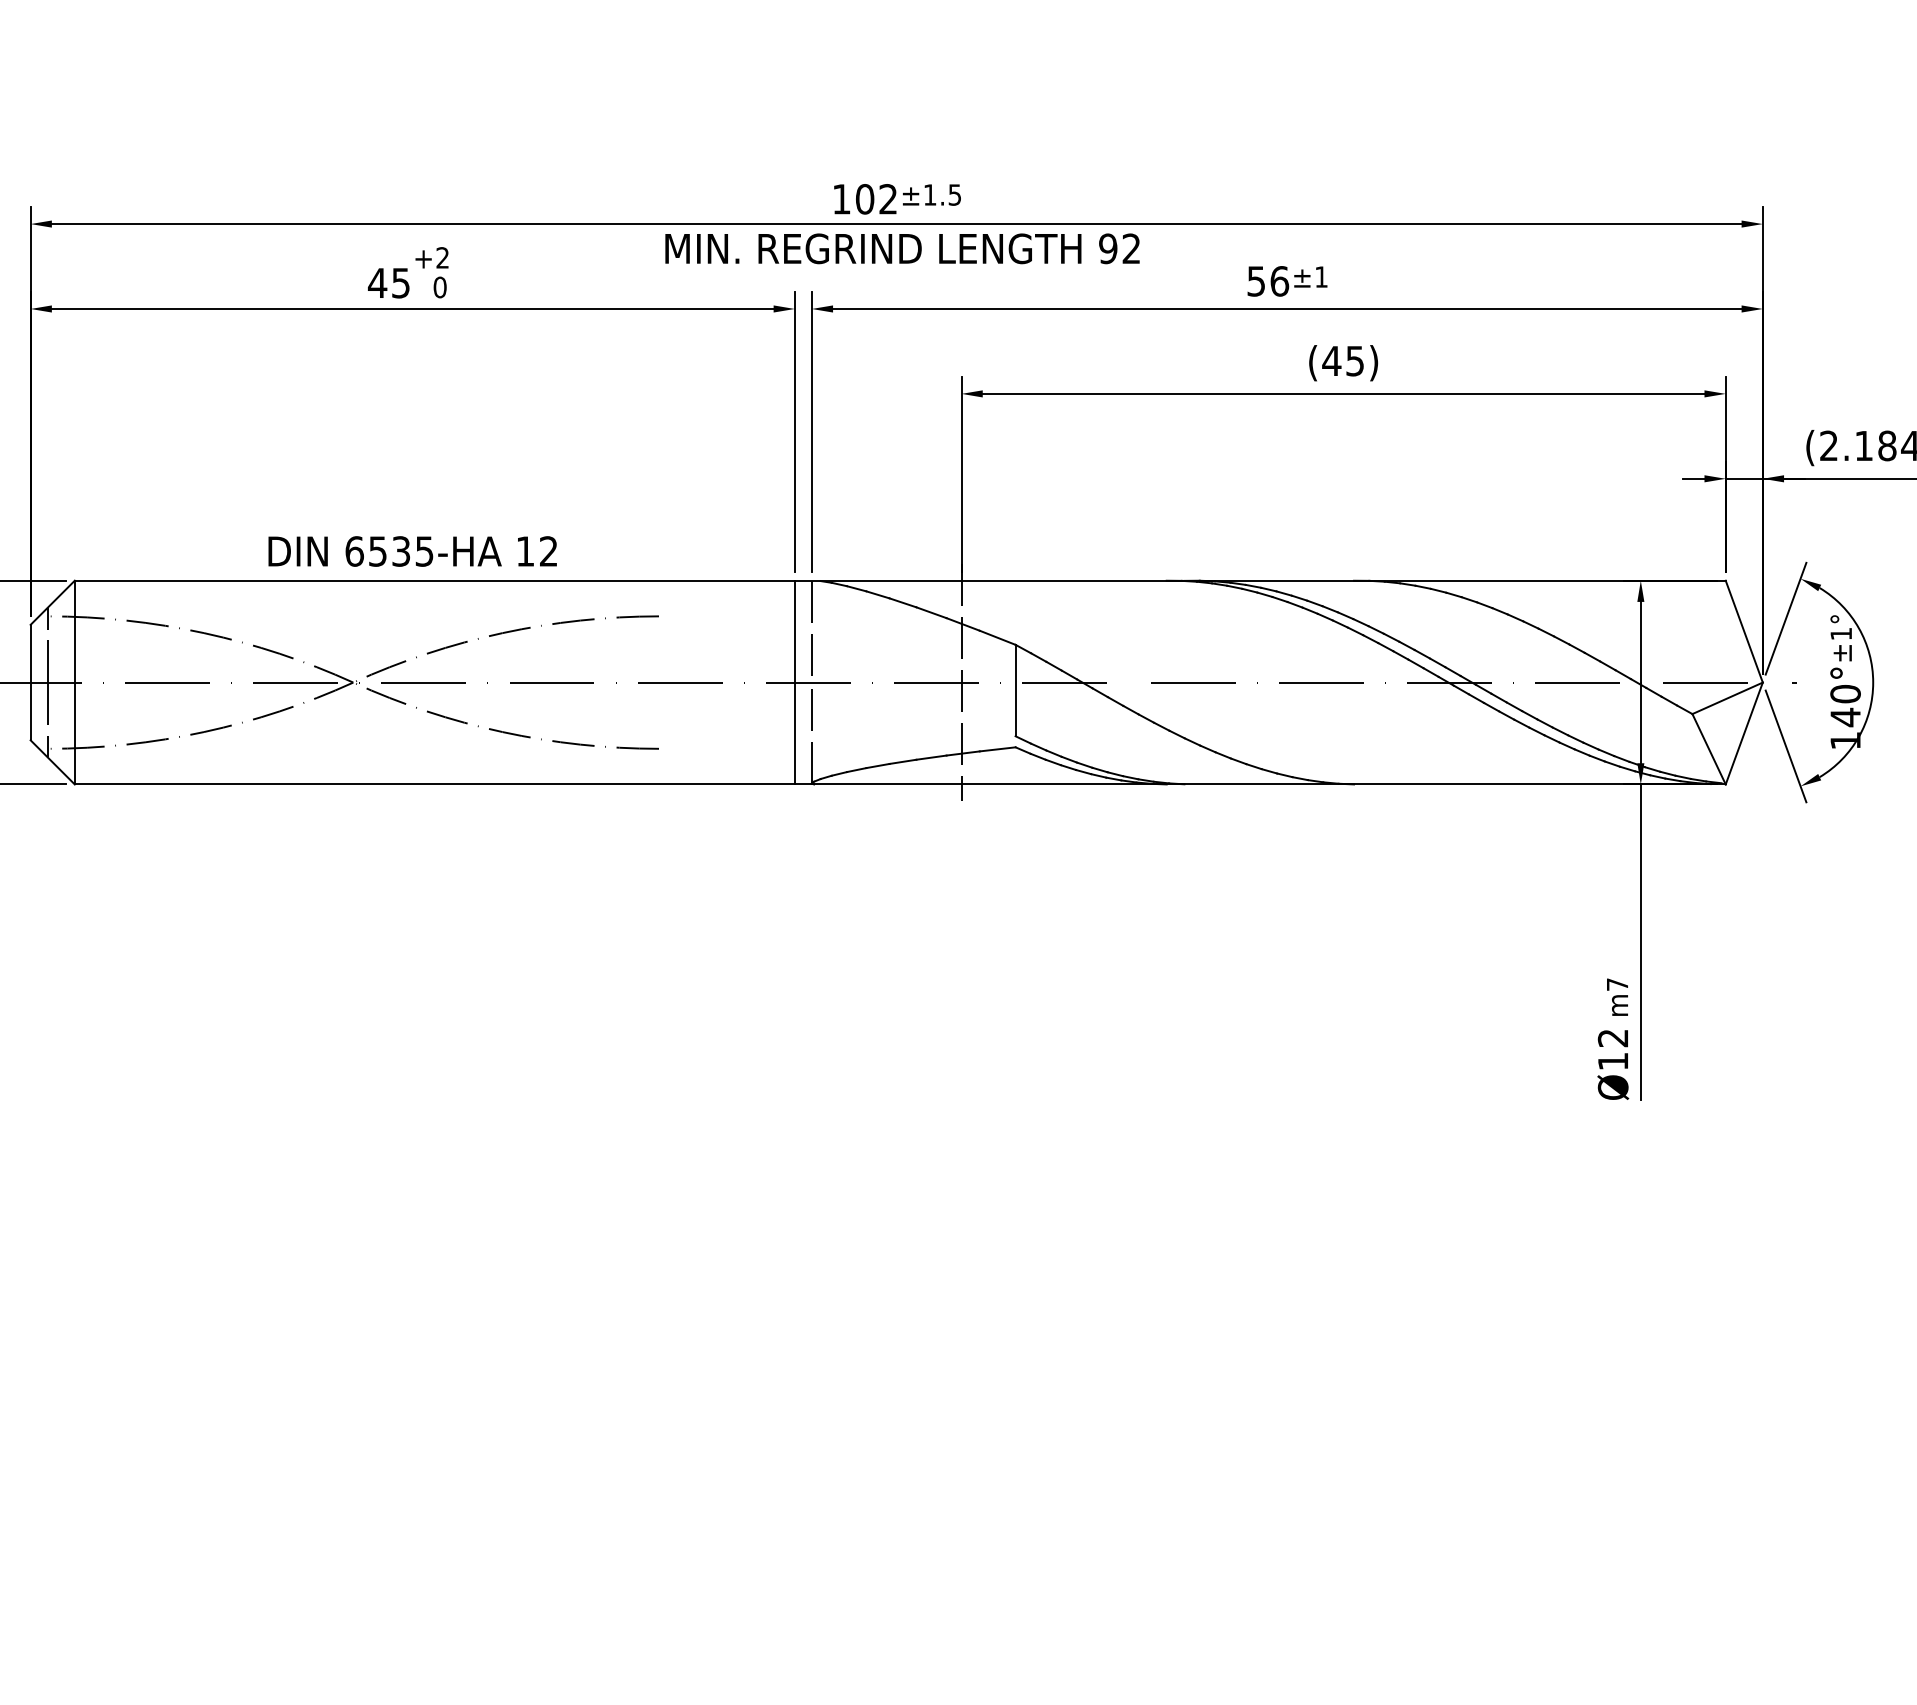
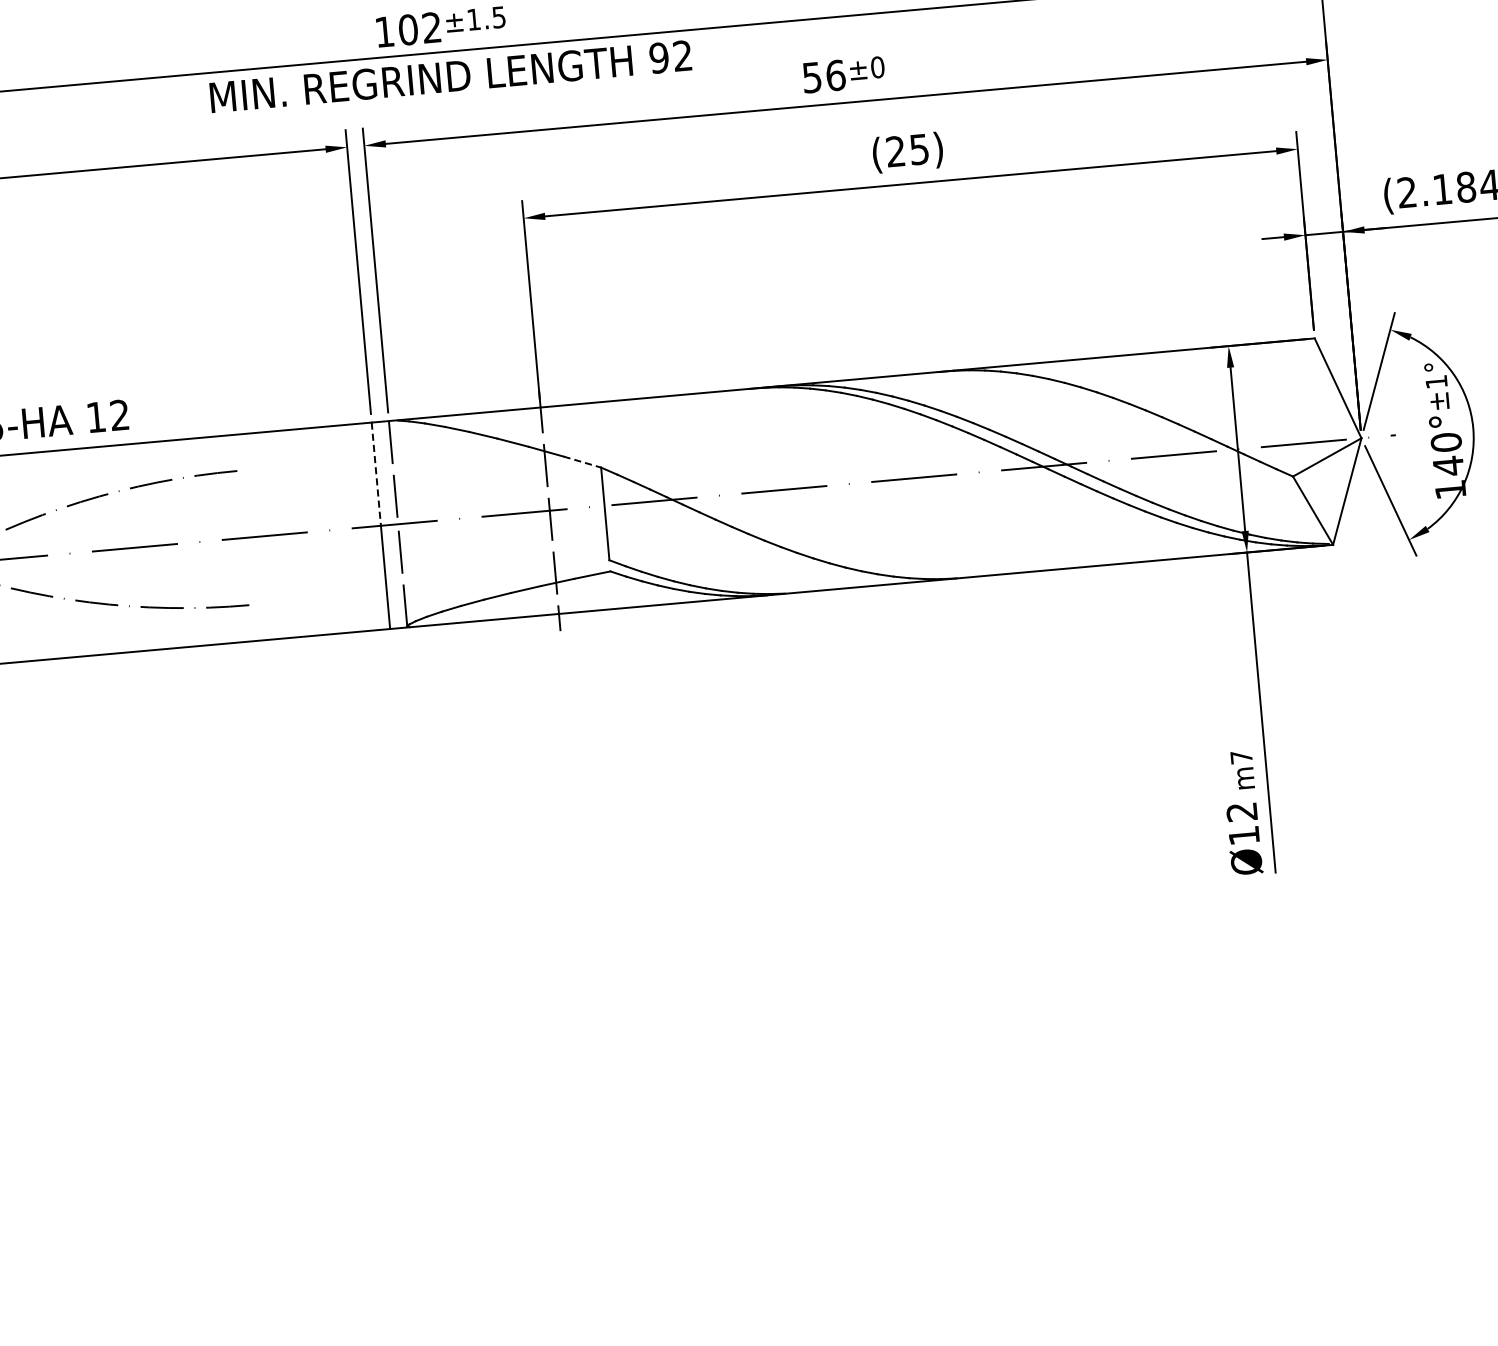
text: (1321, 276) -> (877, 66), ±1 -> ±0
text: (1331, 360) -> (895, 151), (45) -> (25)
line: (794, 631) -> (375, 474), solid -> dashed
line: (998, 637) -> (583, 461), solid -> dashed

